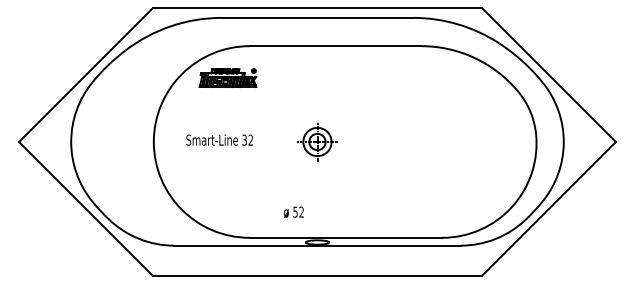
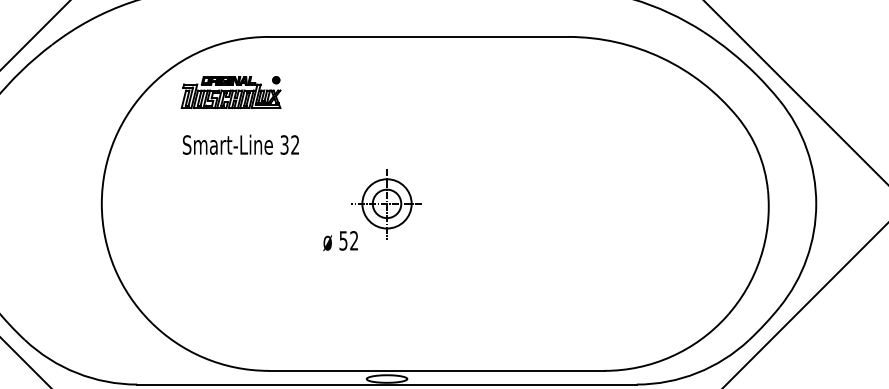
text: (219, 139) -> (240, 143), moved
text: (293, 211) -> (339, 239), moved

